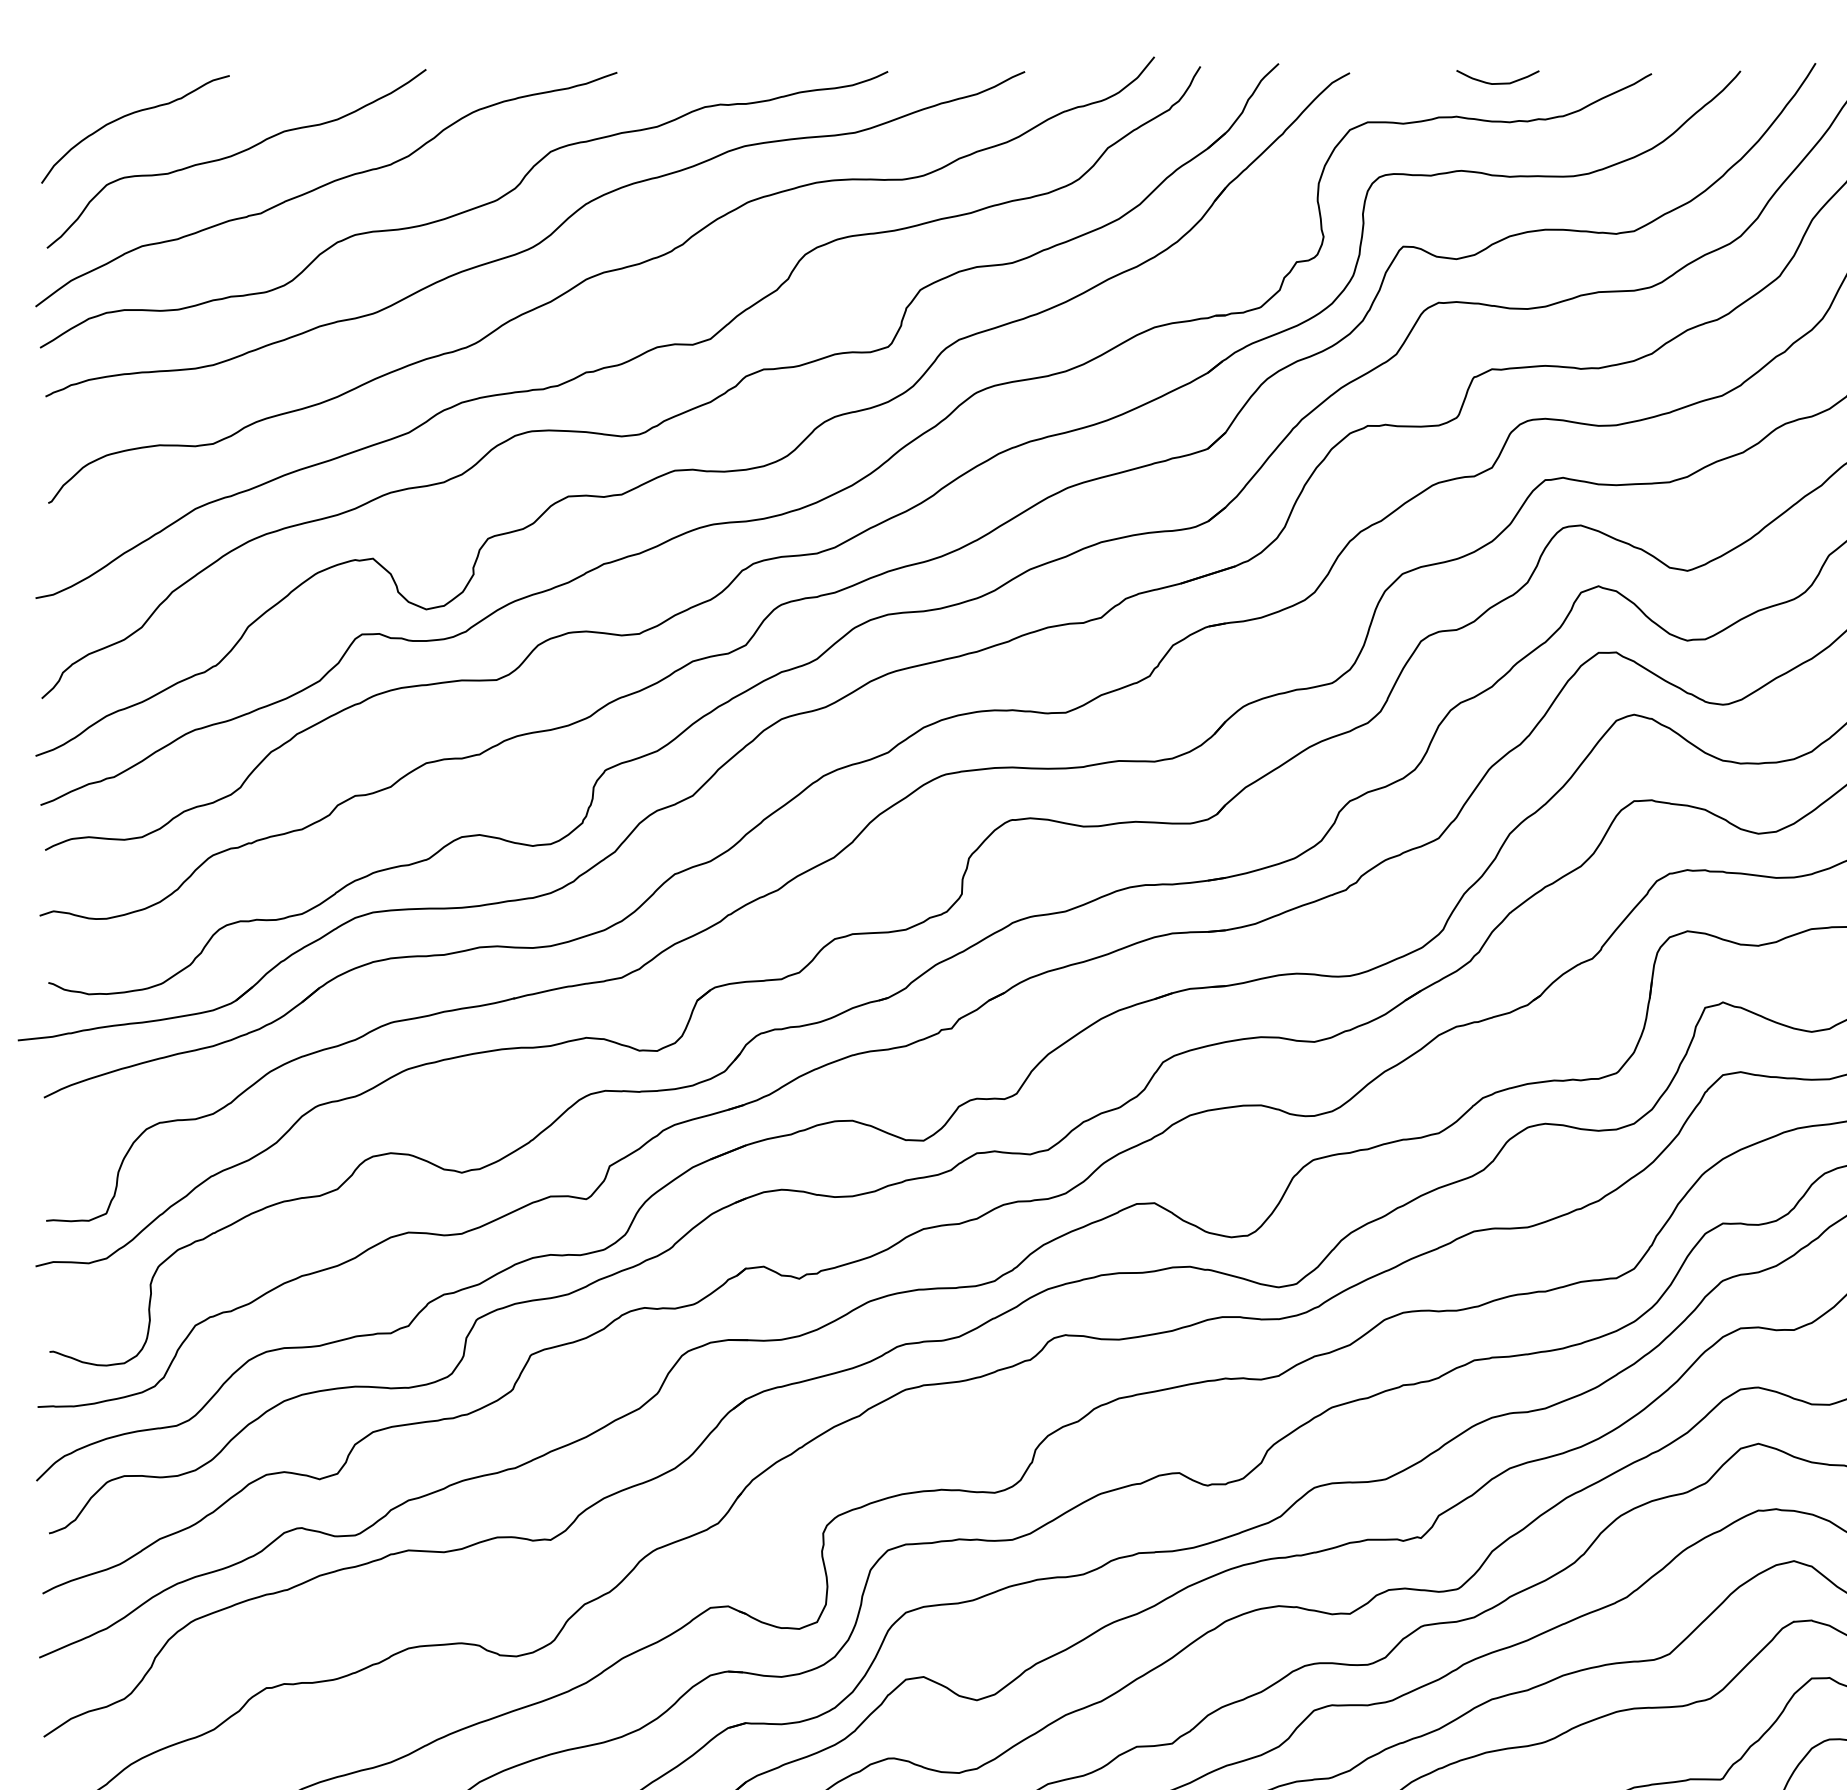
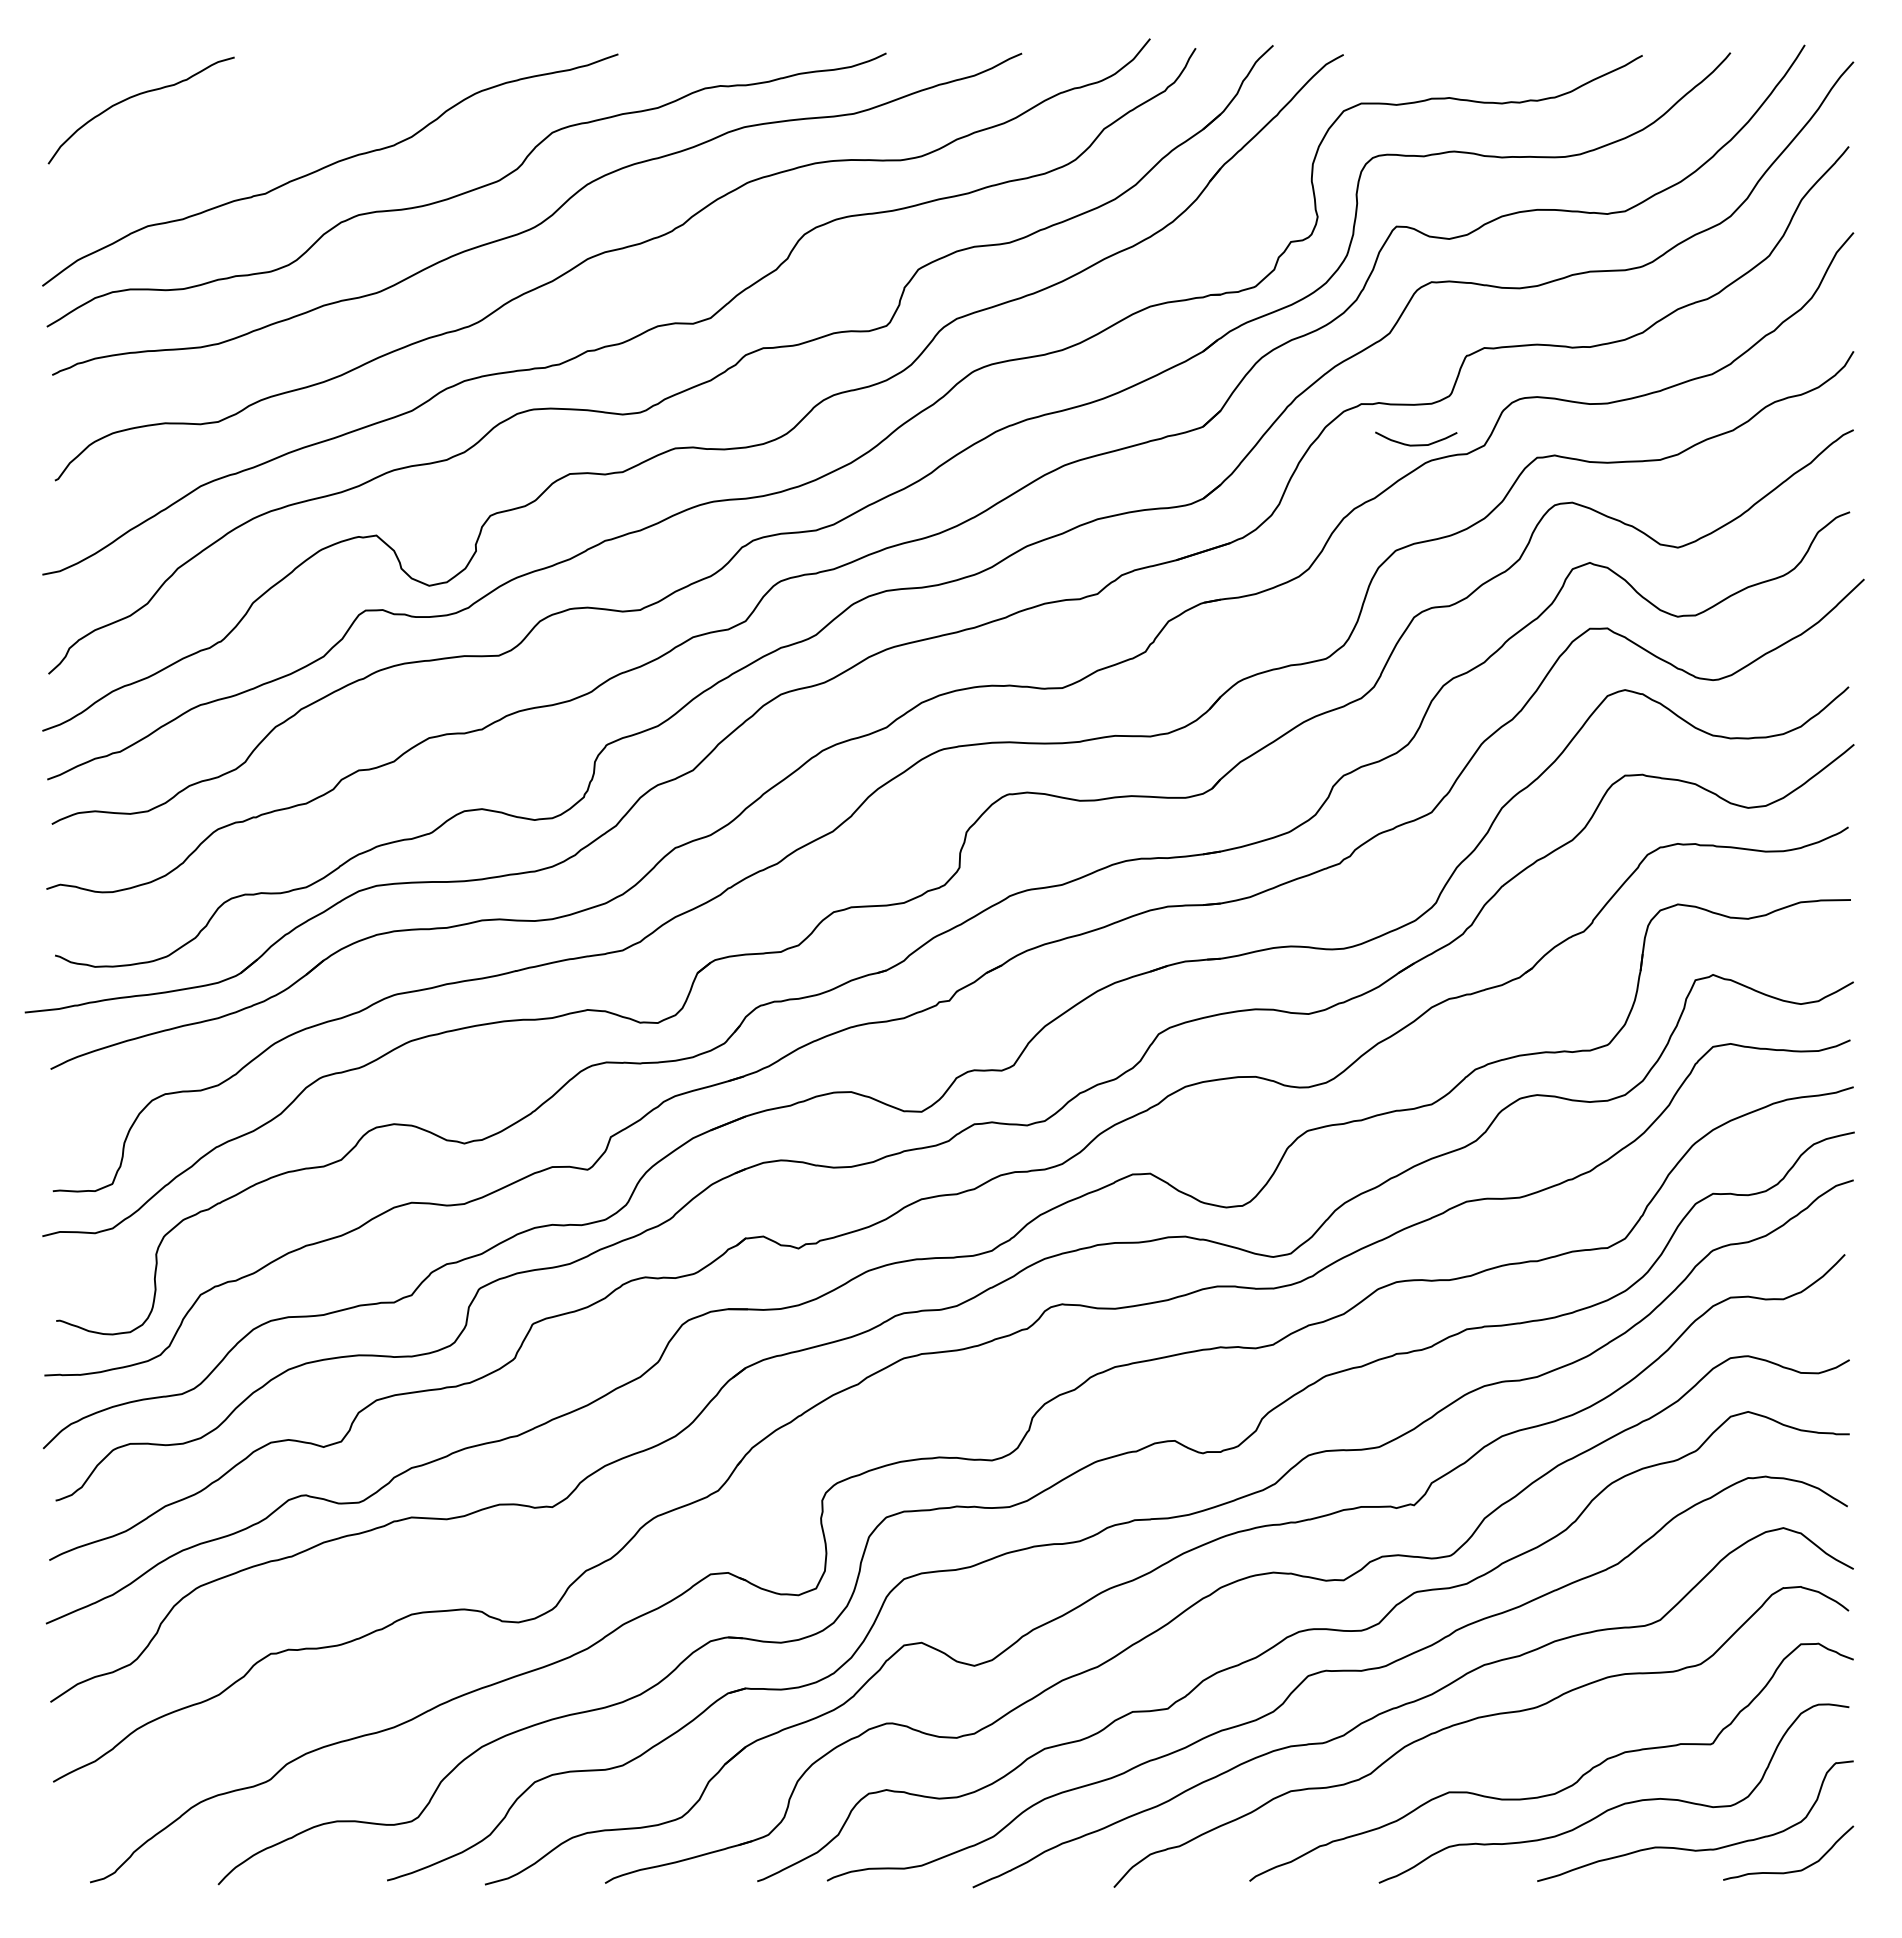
curve: (1498, 82) -> (1416, 444), moved
curve: (235, 155) -> (240, 136), removed

